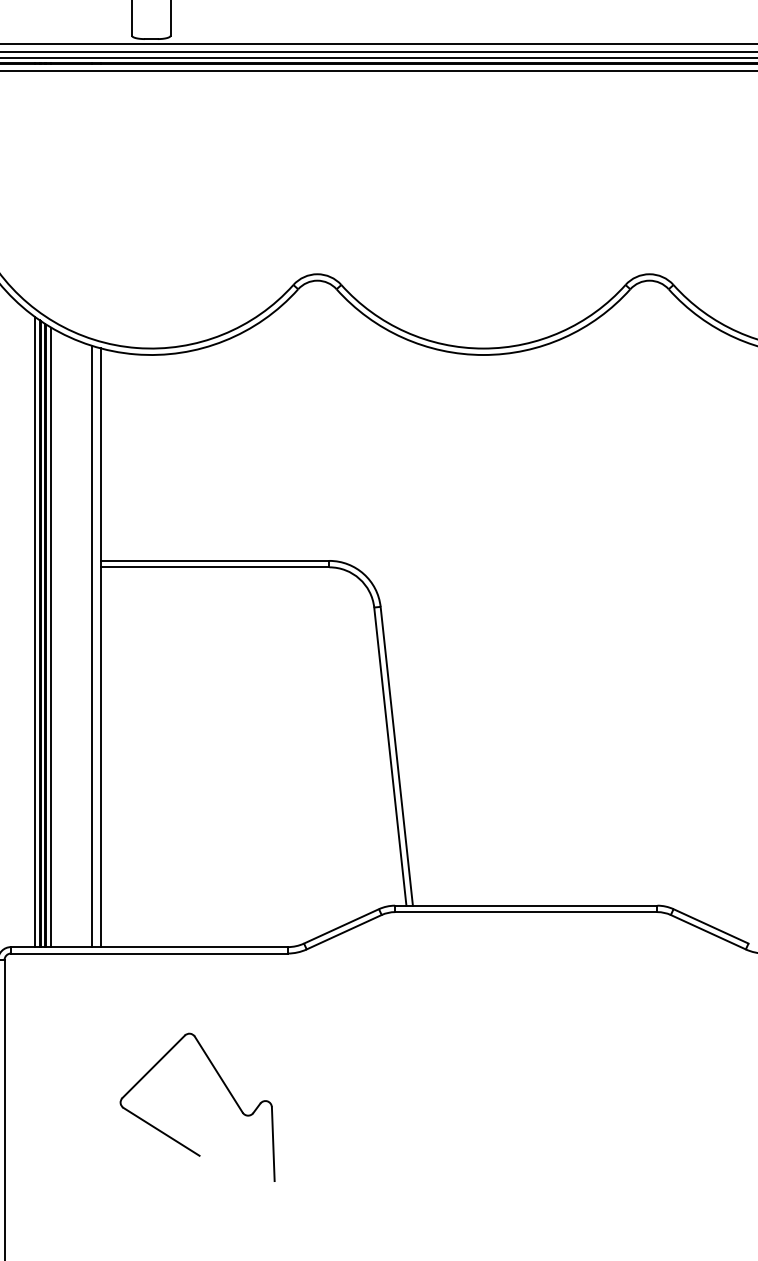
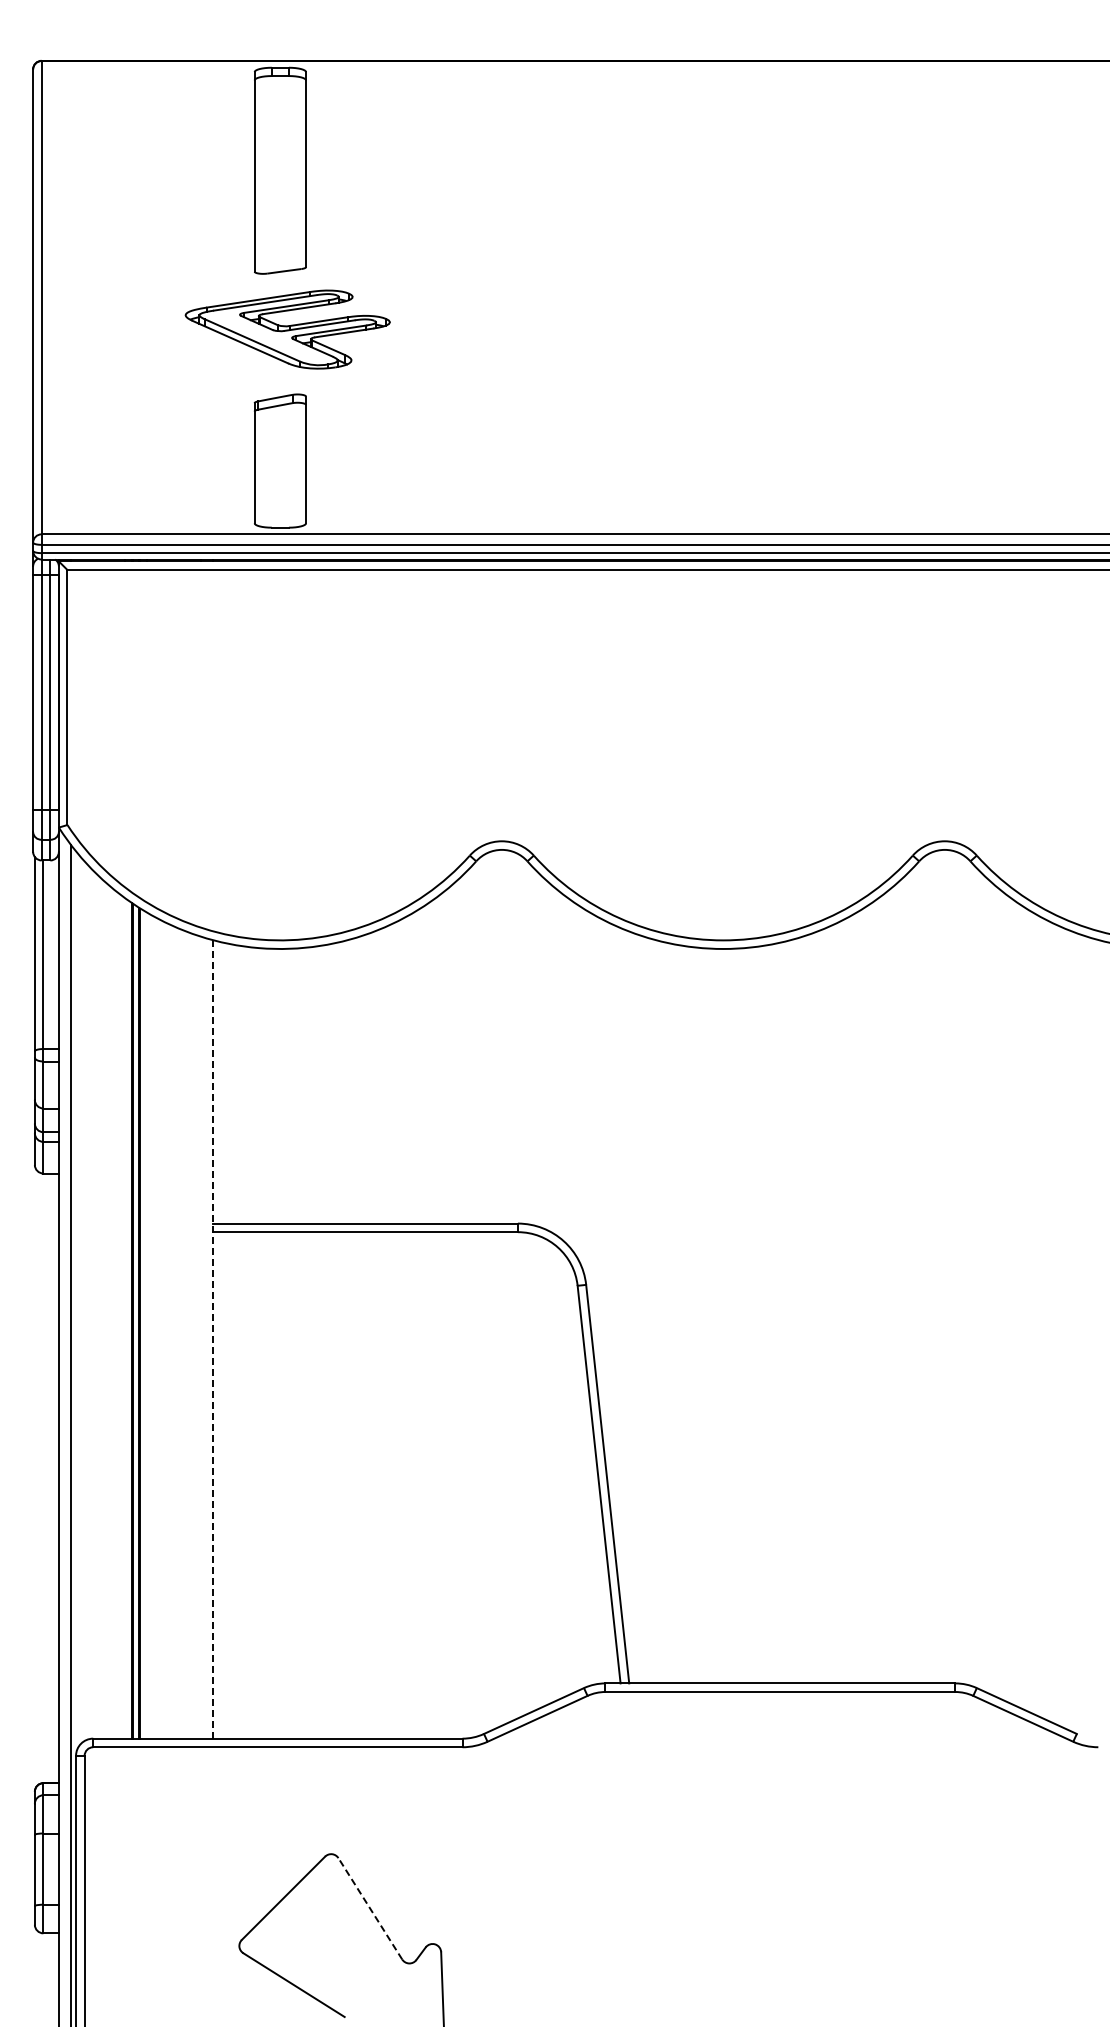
line: (35, 632) -> (125, 1318), removed
line: (51, 637) -> (147, 1325), removed
line: (92, 646) -> (201, 1337), removed
line: (101, 647) -> (213, 1339), solid -> dashed
line: (218, 1074) -> (370, 1908), solid -> dashed

